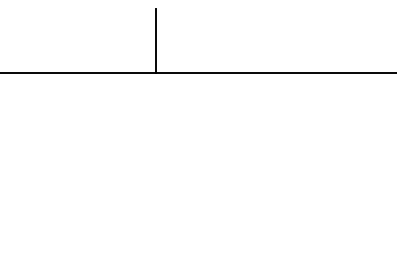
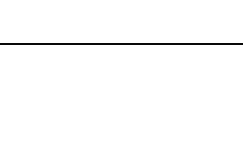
line: (154, 40) -> (125, 26), removed

